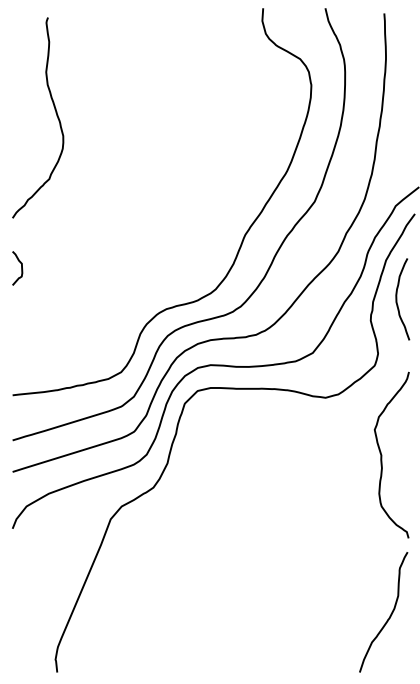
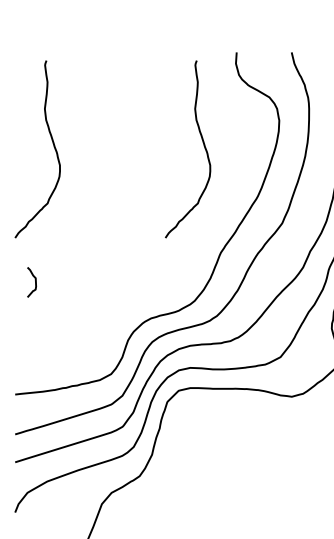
curve: (225, 113) -> (203, 145), added
curve: (21, 268) -> (35, 282), moved

